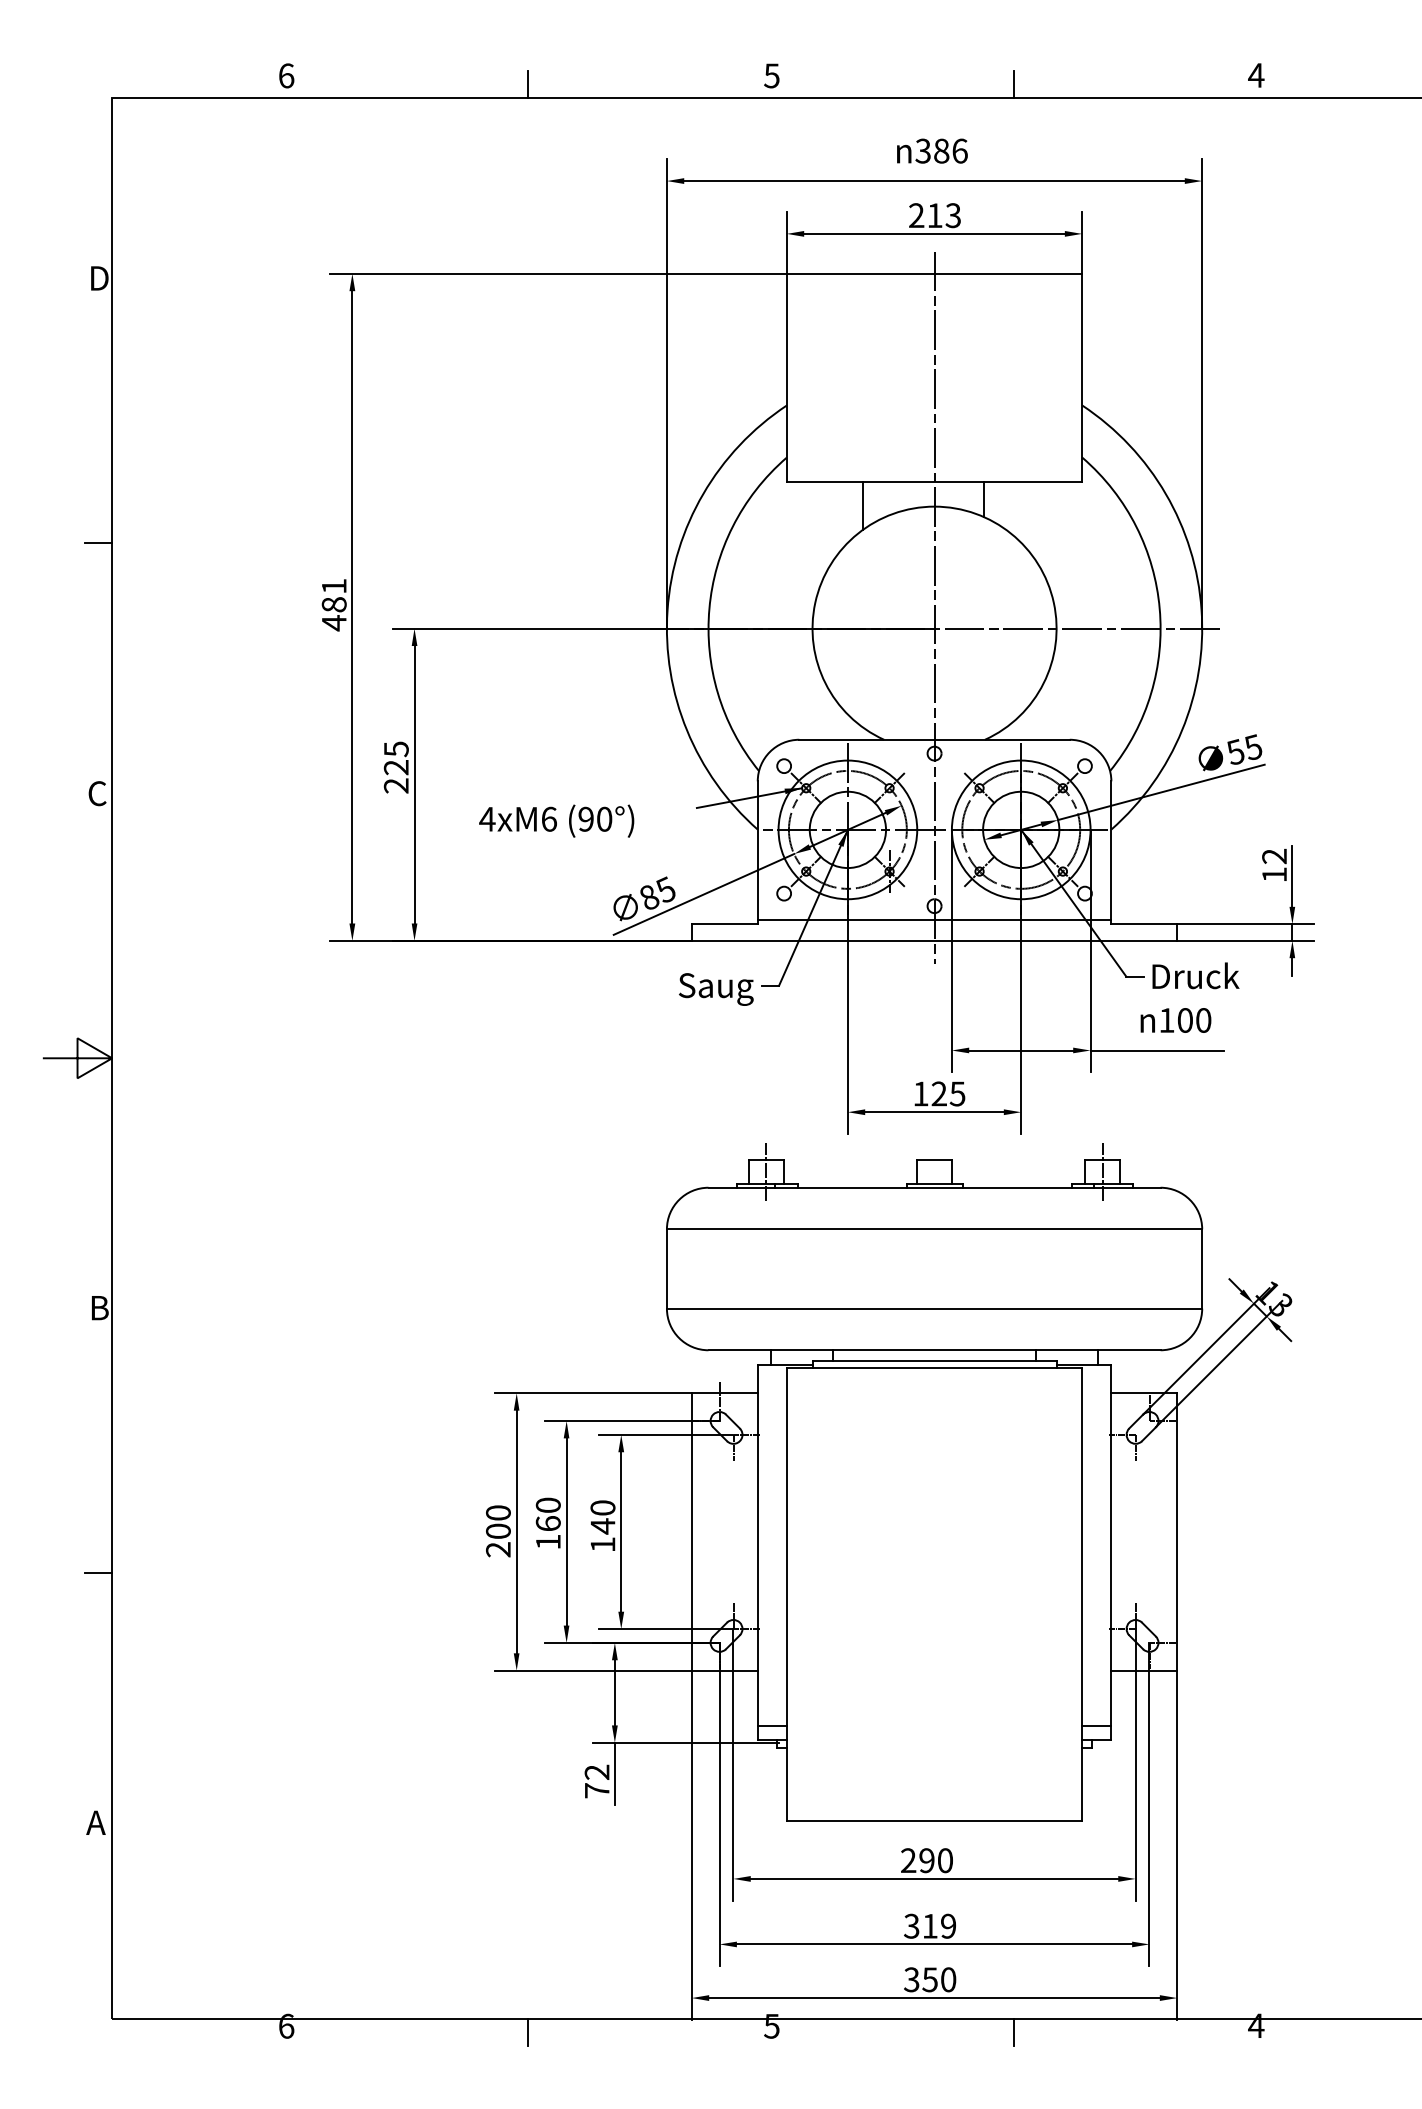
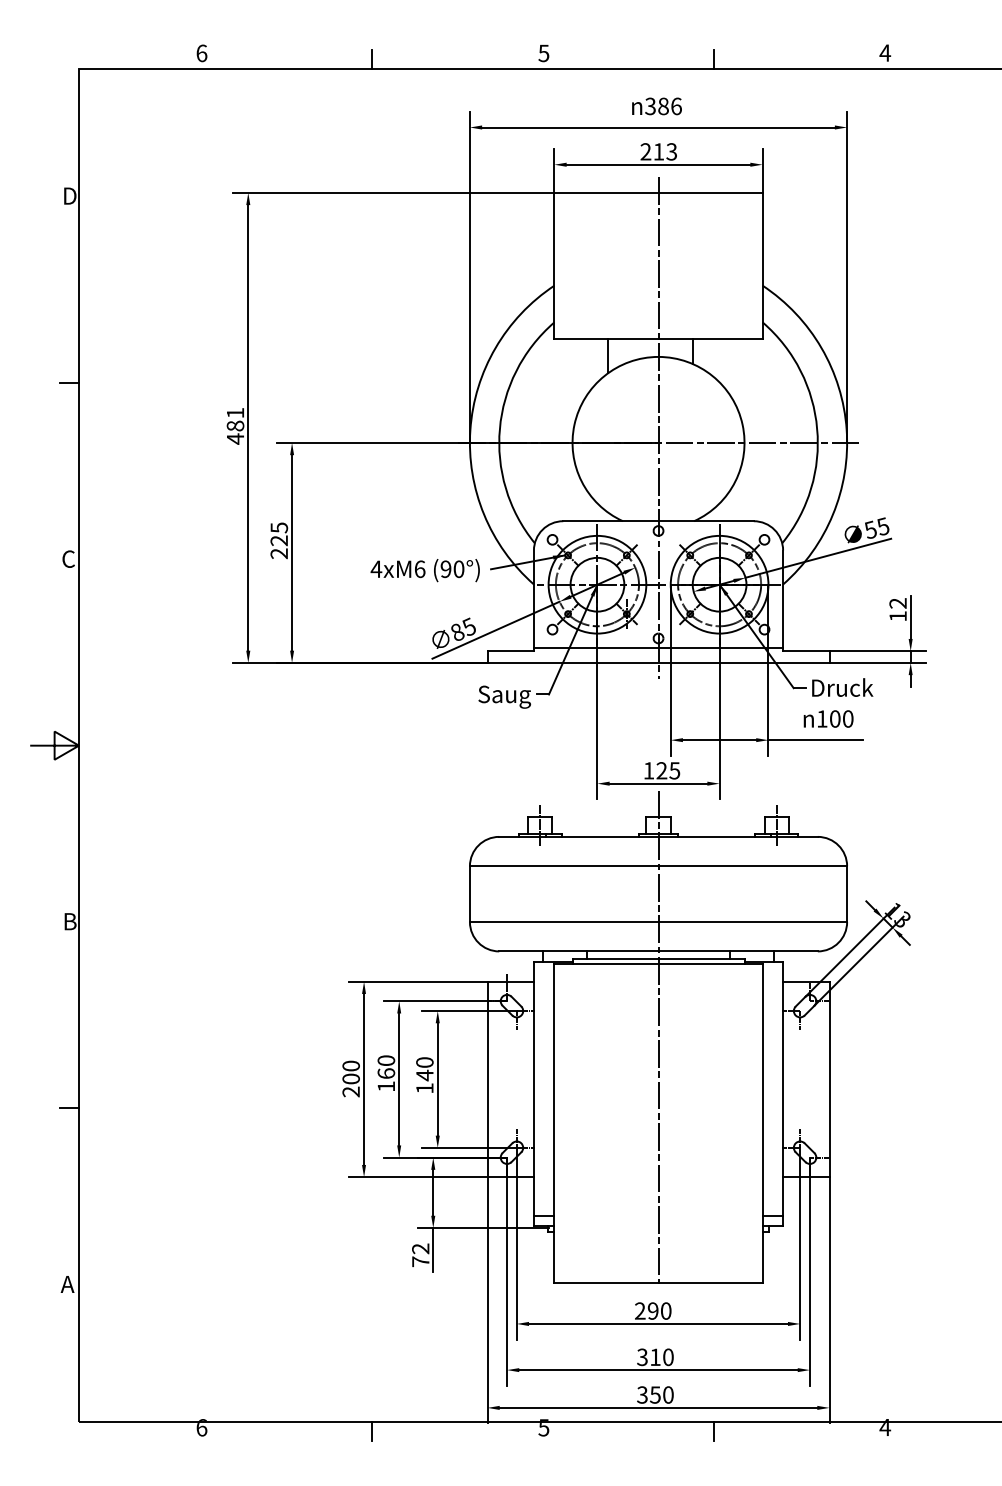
text: (555, 821) -> (424, 570), moved
line: (934, 1472) -> (658, 1037), added
text: (948, 1926) -> (668, 1357), 319 -> 310

